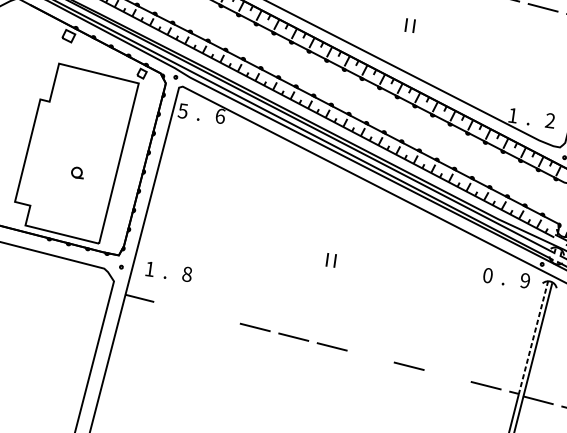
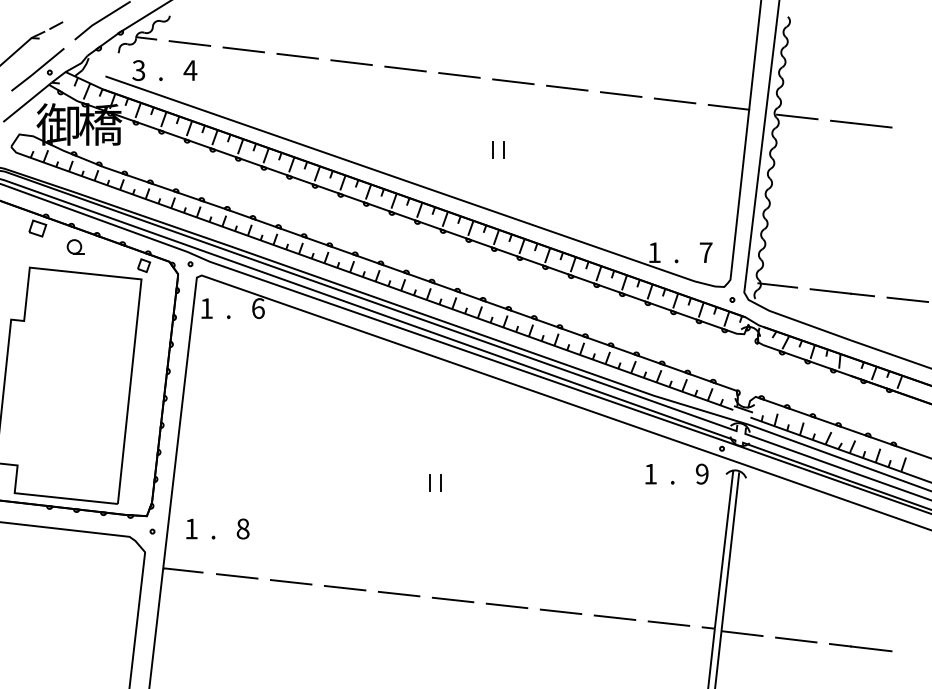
text: (182, 111) -> (206, 308), 5 -> 1
text: (549, 120) -> (705, 252), 2 -> 7
part: (77, 172) -> (75, 246), moved
text: (487, 275) -> (650, 473), 0 -> 1
line: (177, 308) -> (236, 576), added
line: (216, 317) -> (290, 582), added
line: (533, 337) -> (724, 549), dashed -> solid
line: (370, 356) -> (506, 605), added
line: (447, 375) -> (614, 617), added

